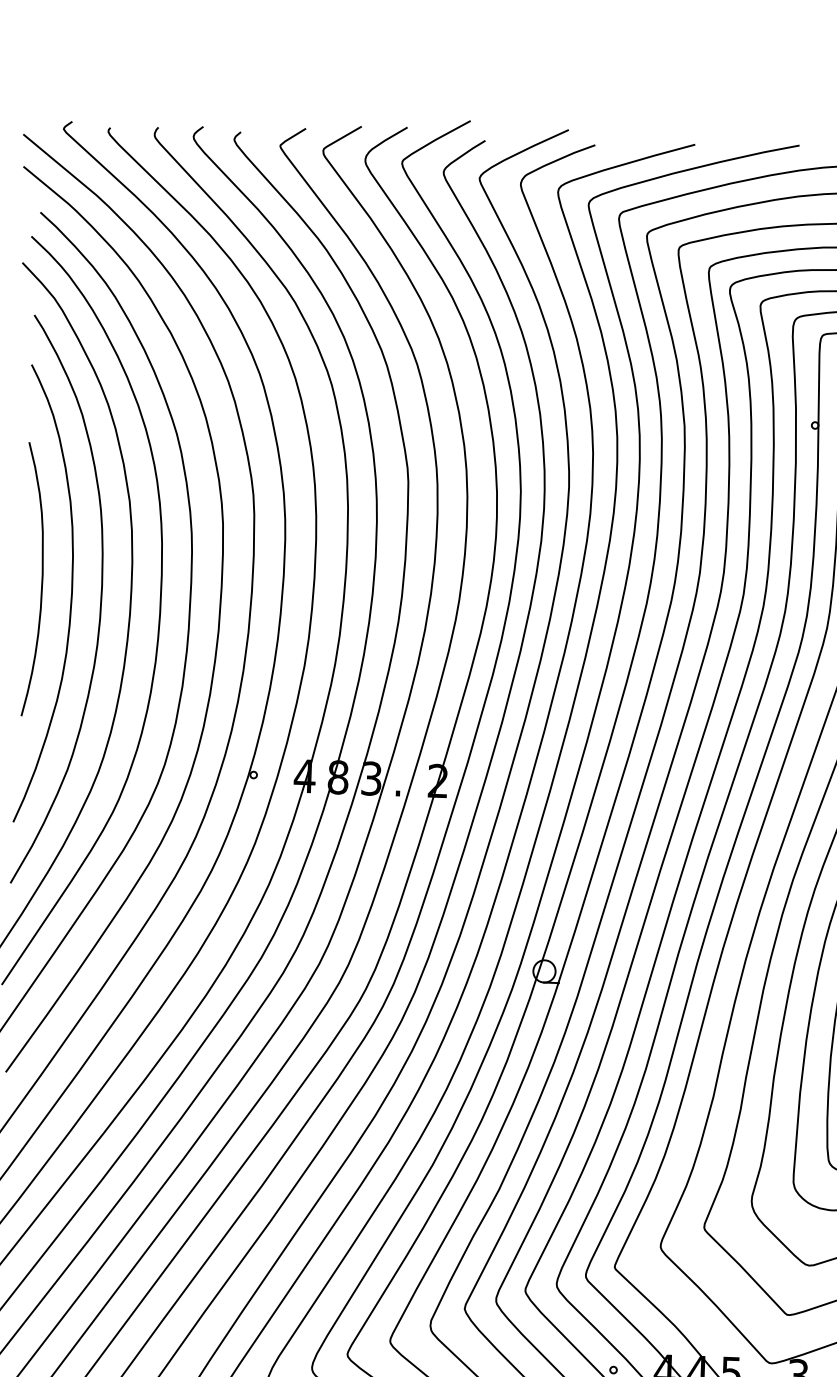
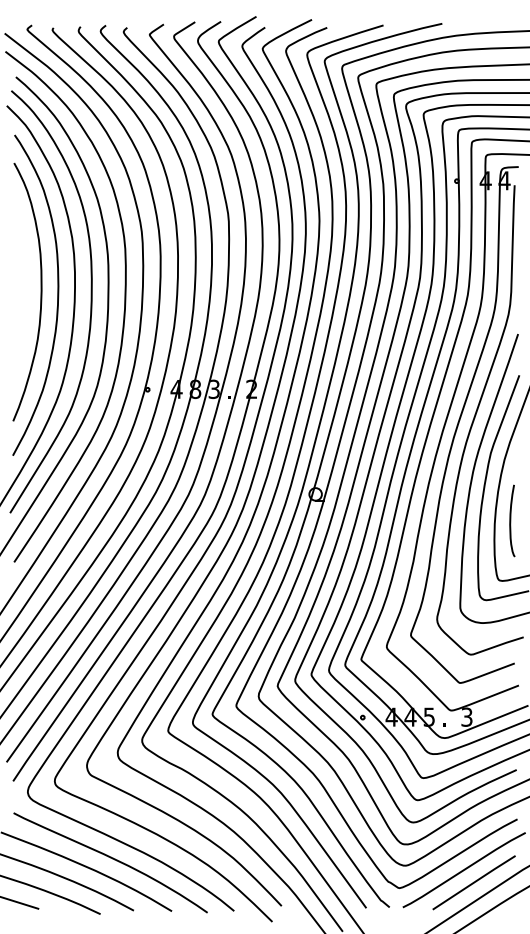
curve: (40, 578) -> (23, 283), removed

